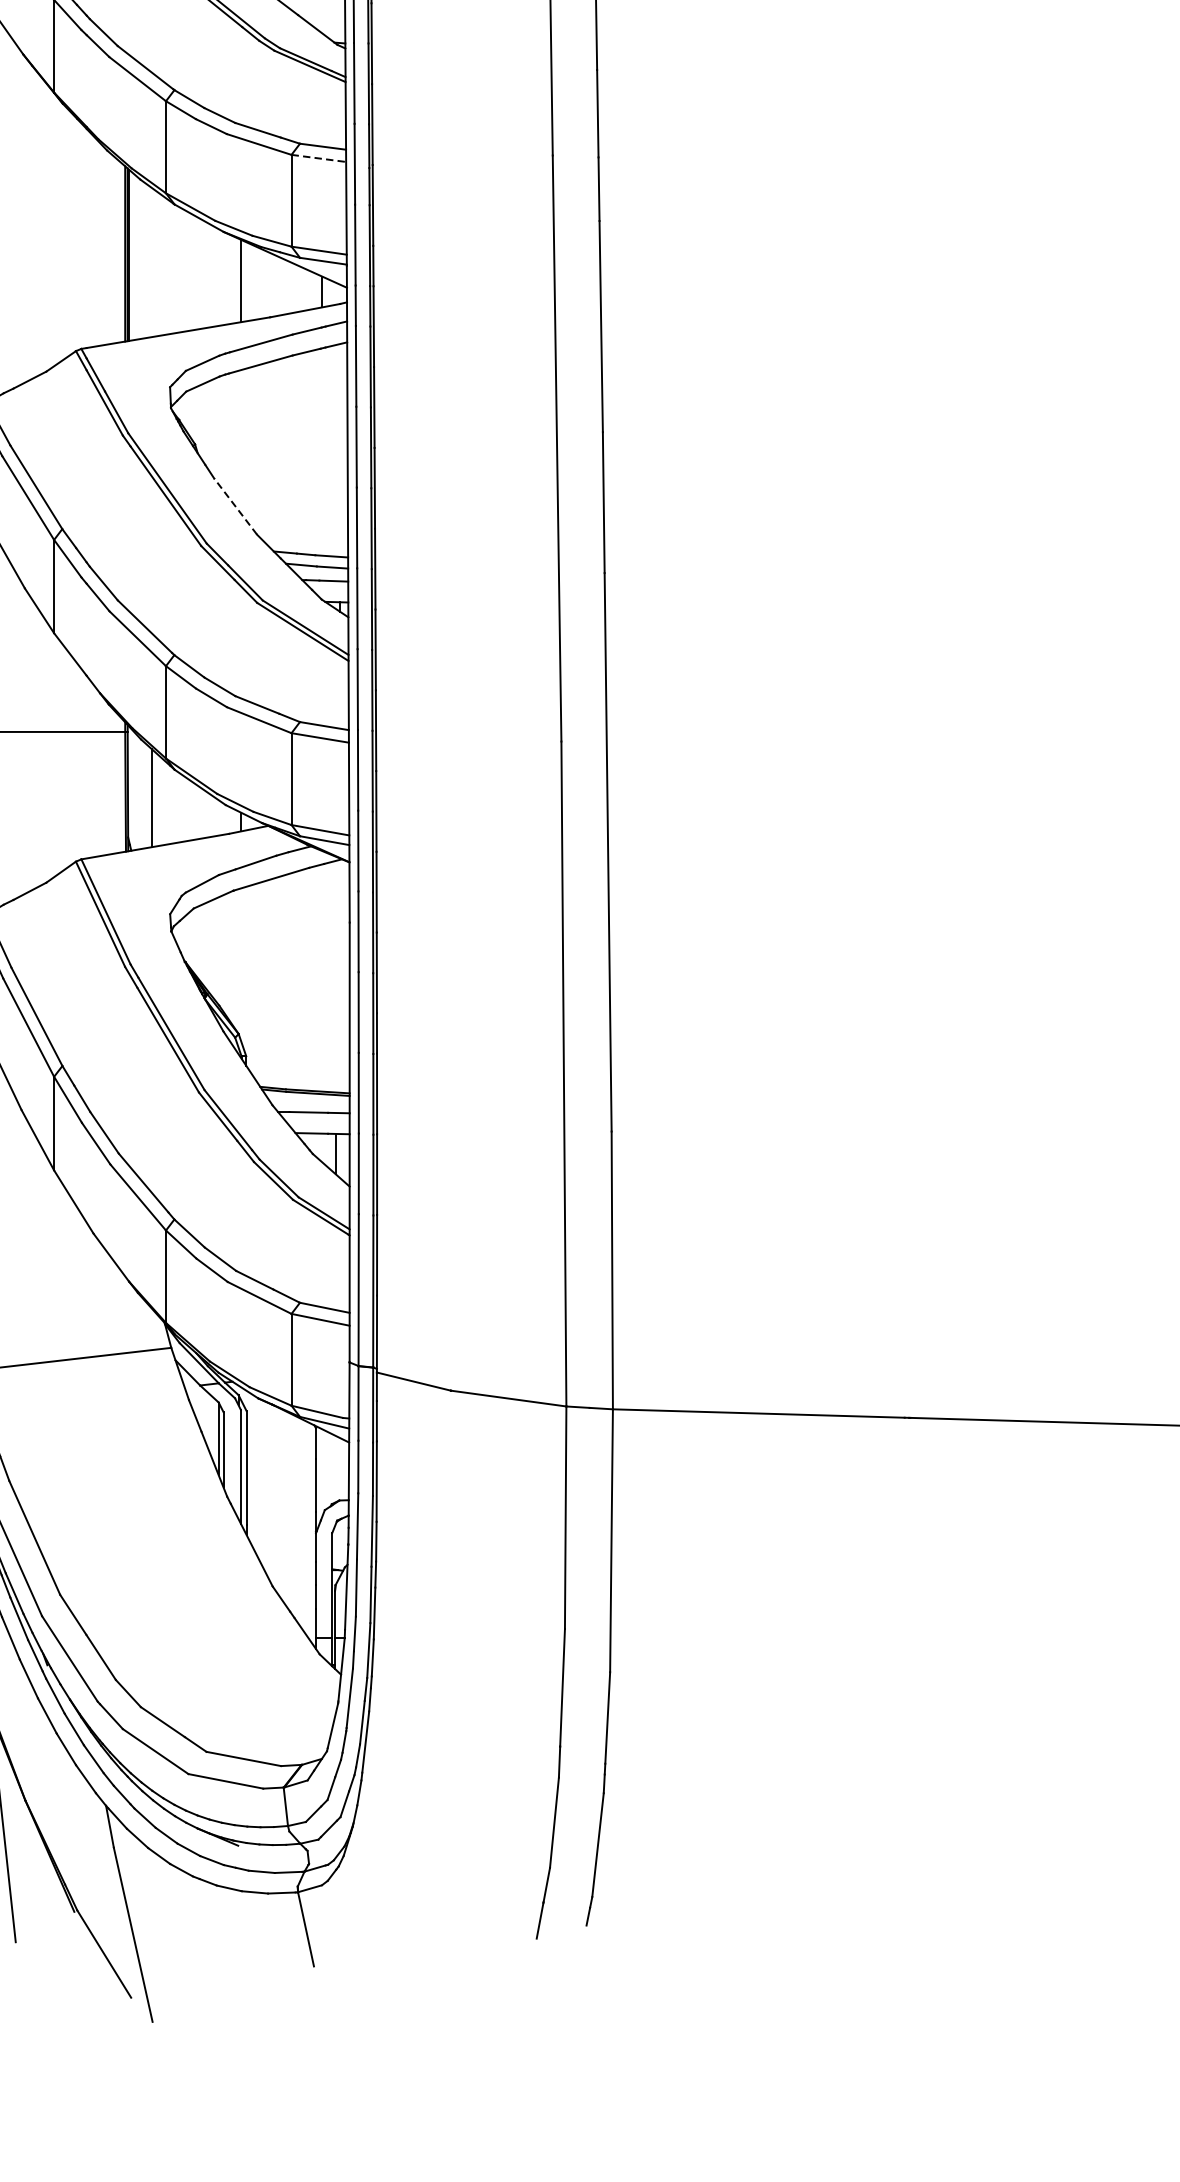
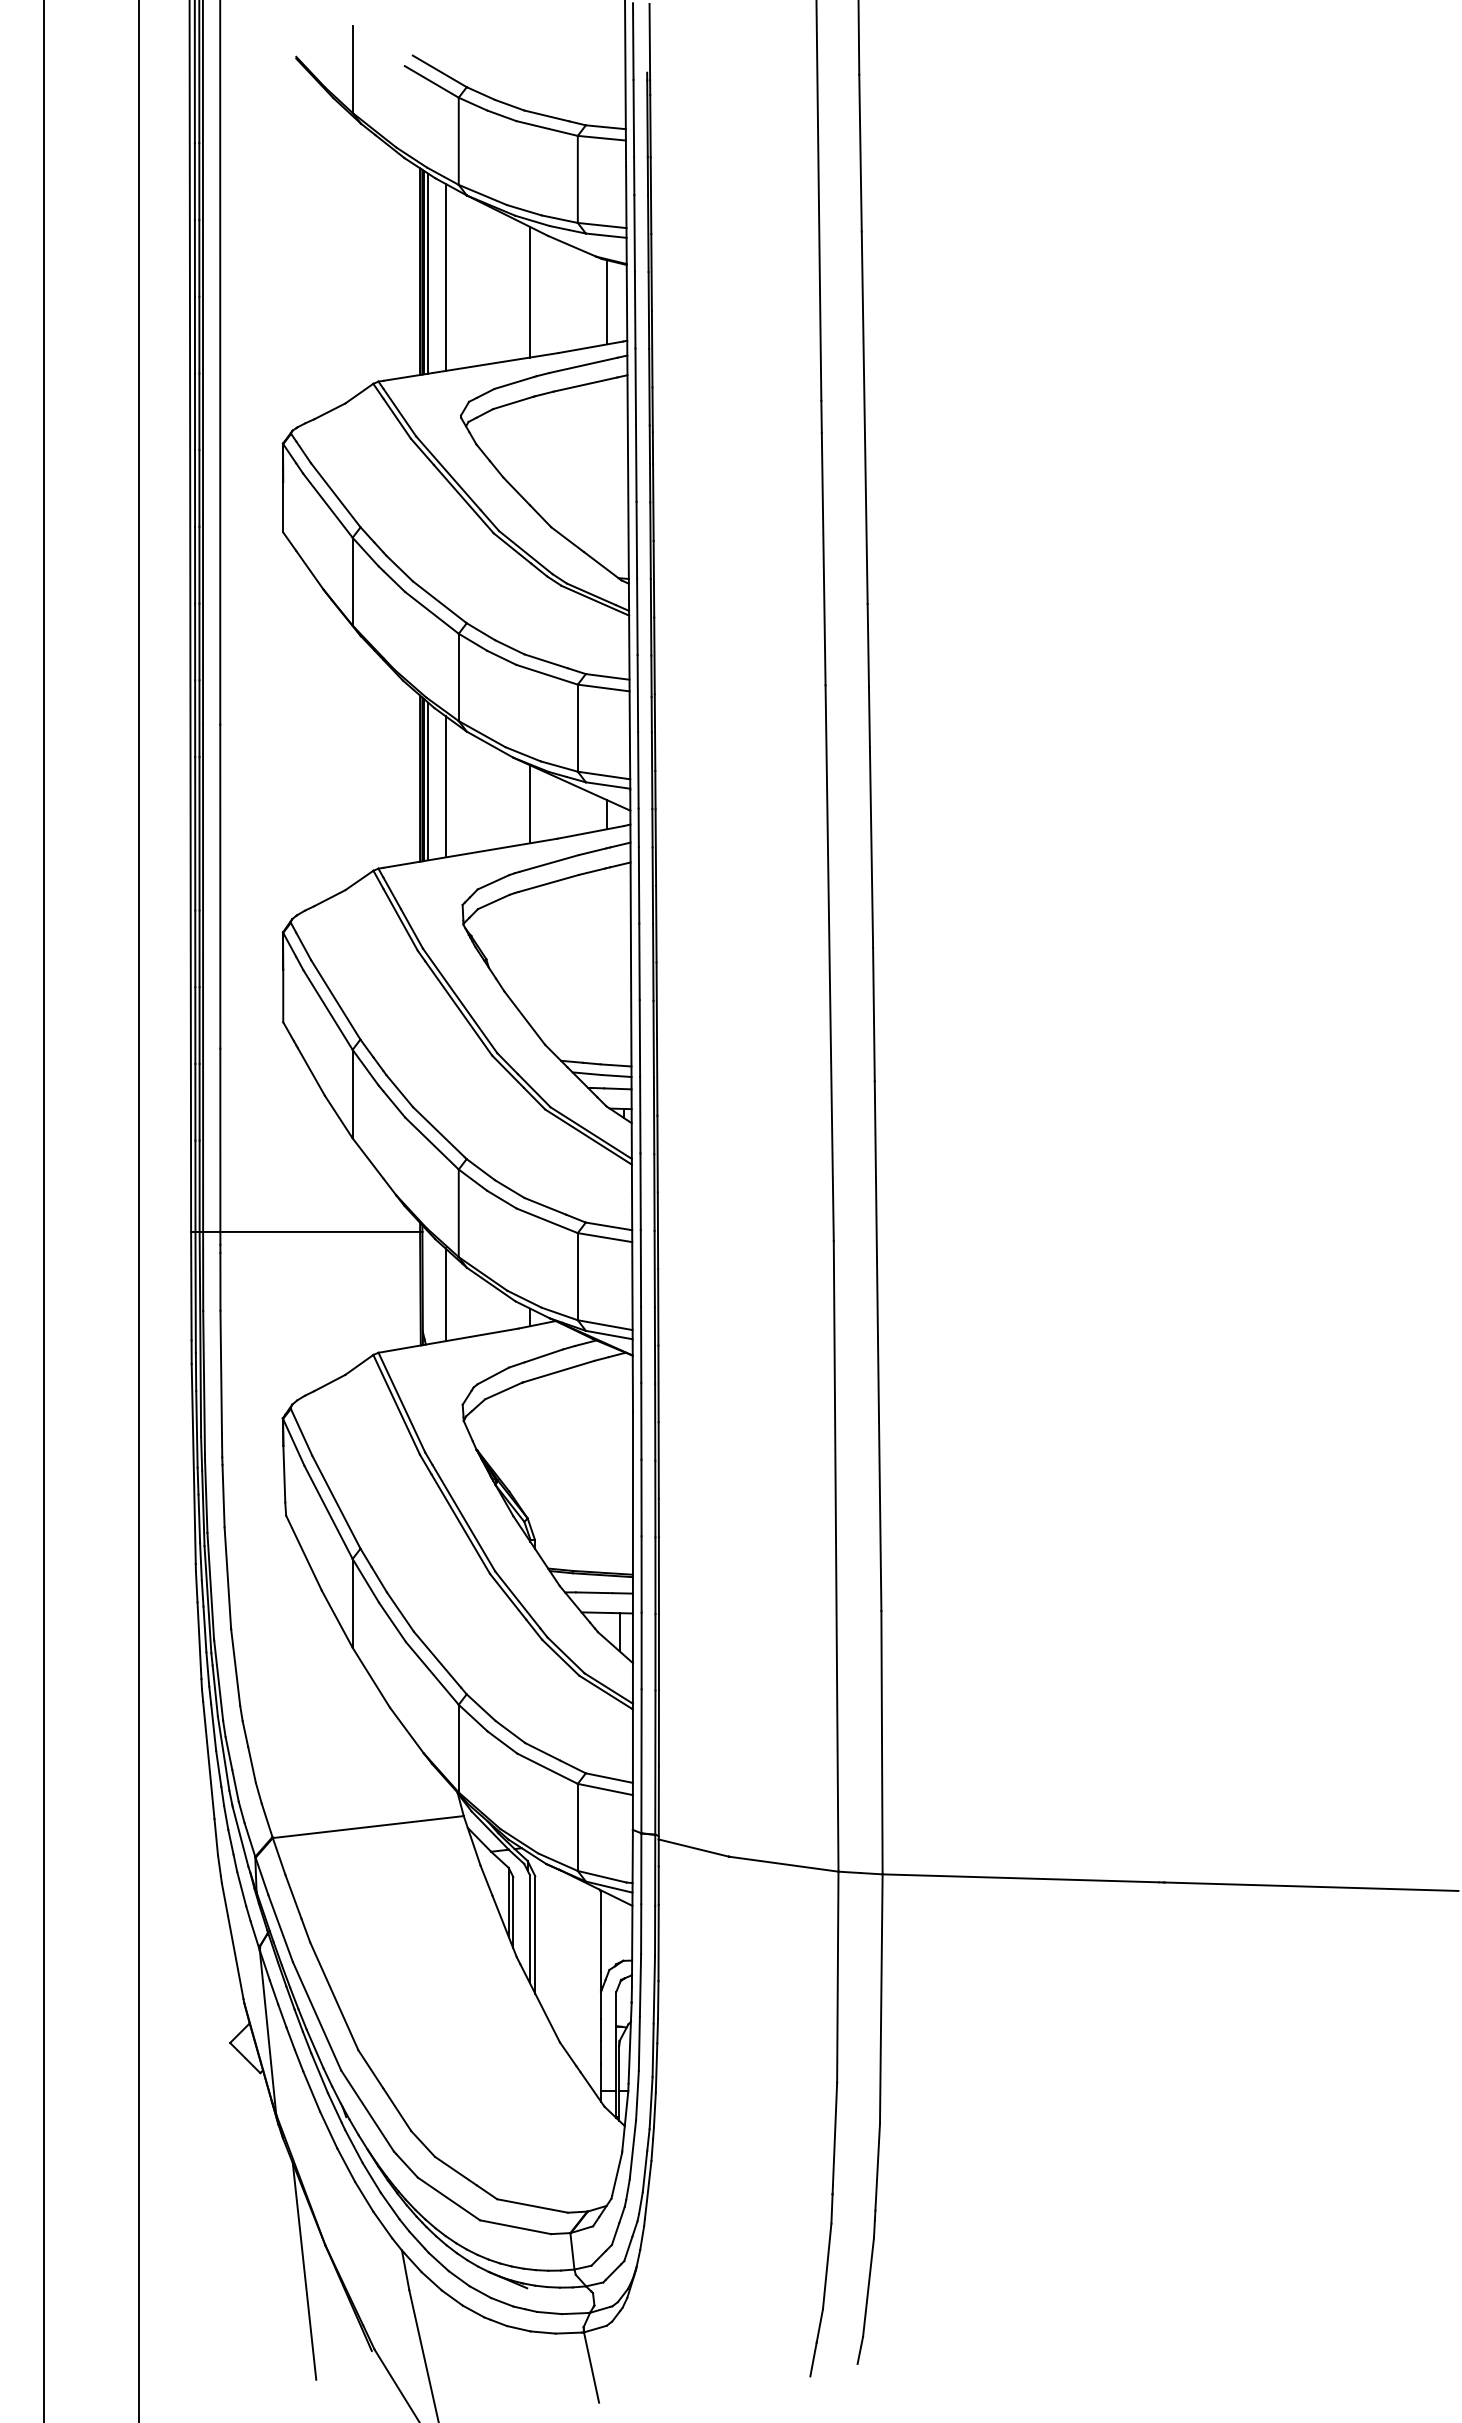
line: (319, 158) -> (604, 688), dashed -> solid
line: (134, 257) -> (428, 781), added
line: (152, 262) -> (445, 786), added
line: (235, 506) -> (524, 1018), dashed -> solid

